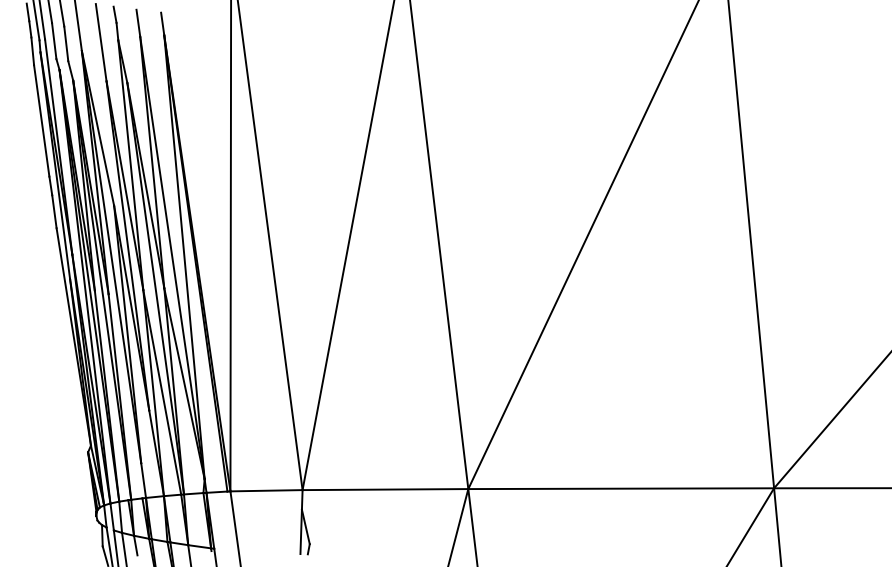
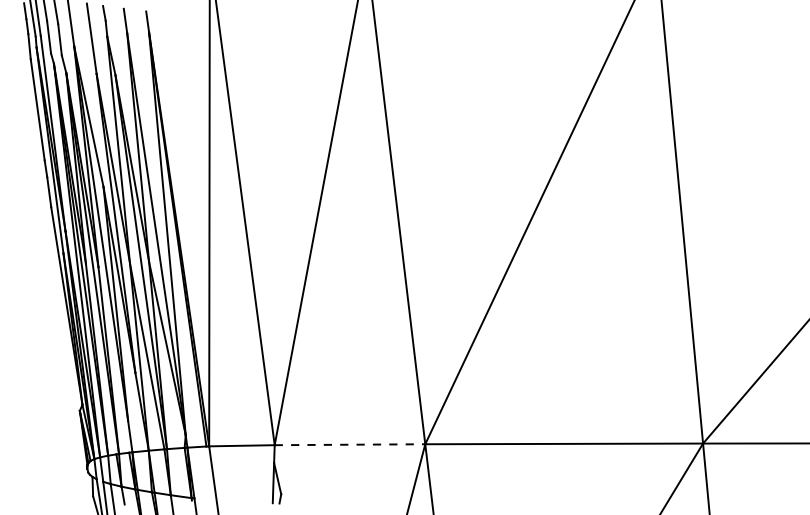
line: (385, 489) -> (350, 444), solid -> dashed

